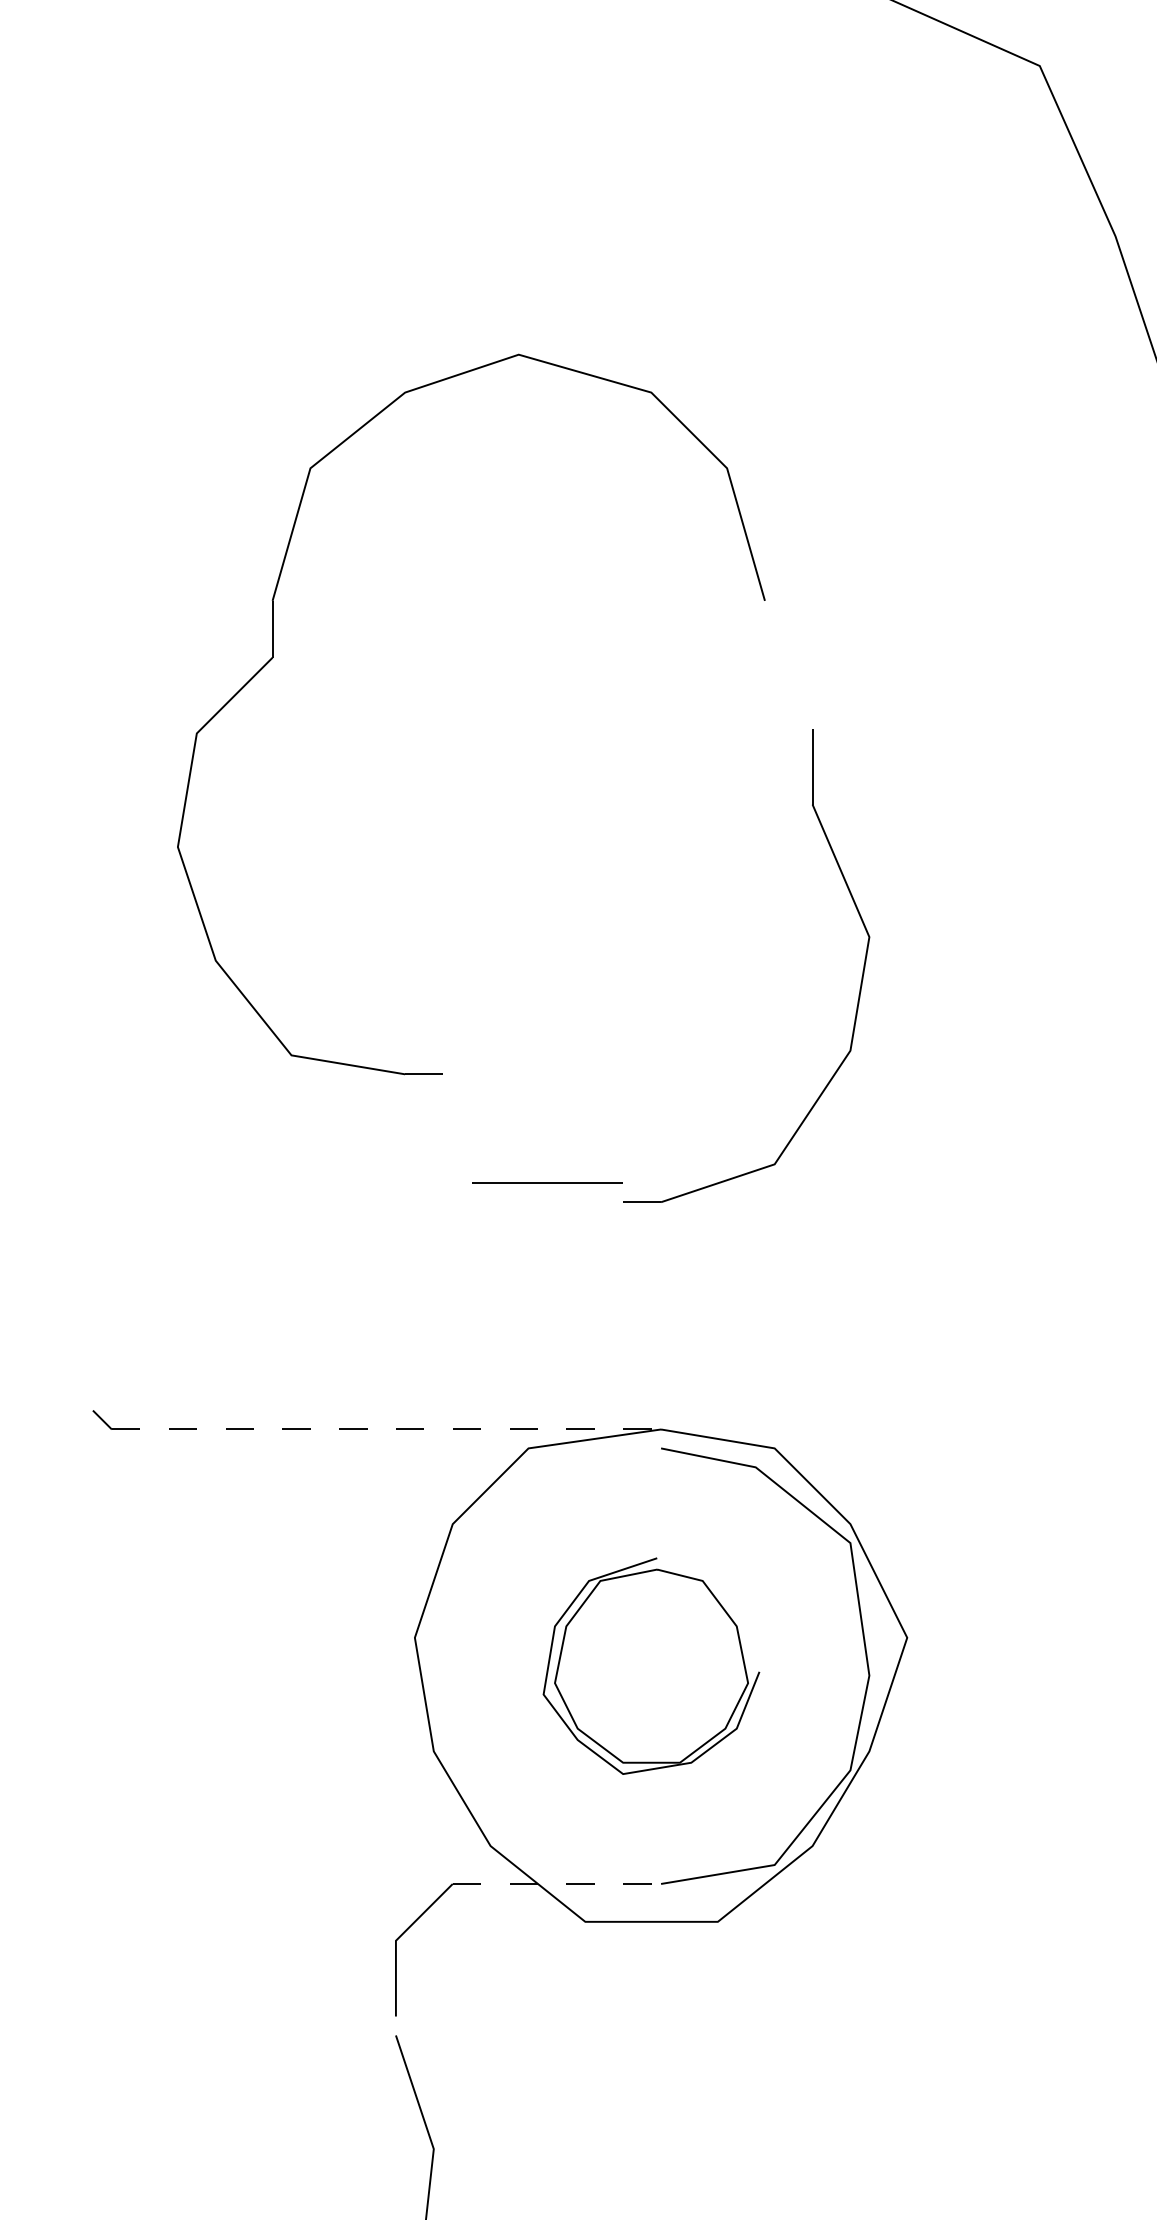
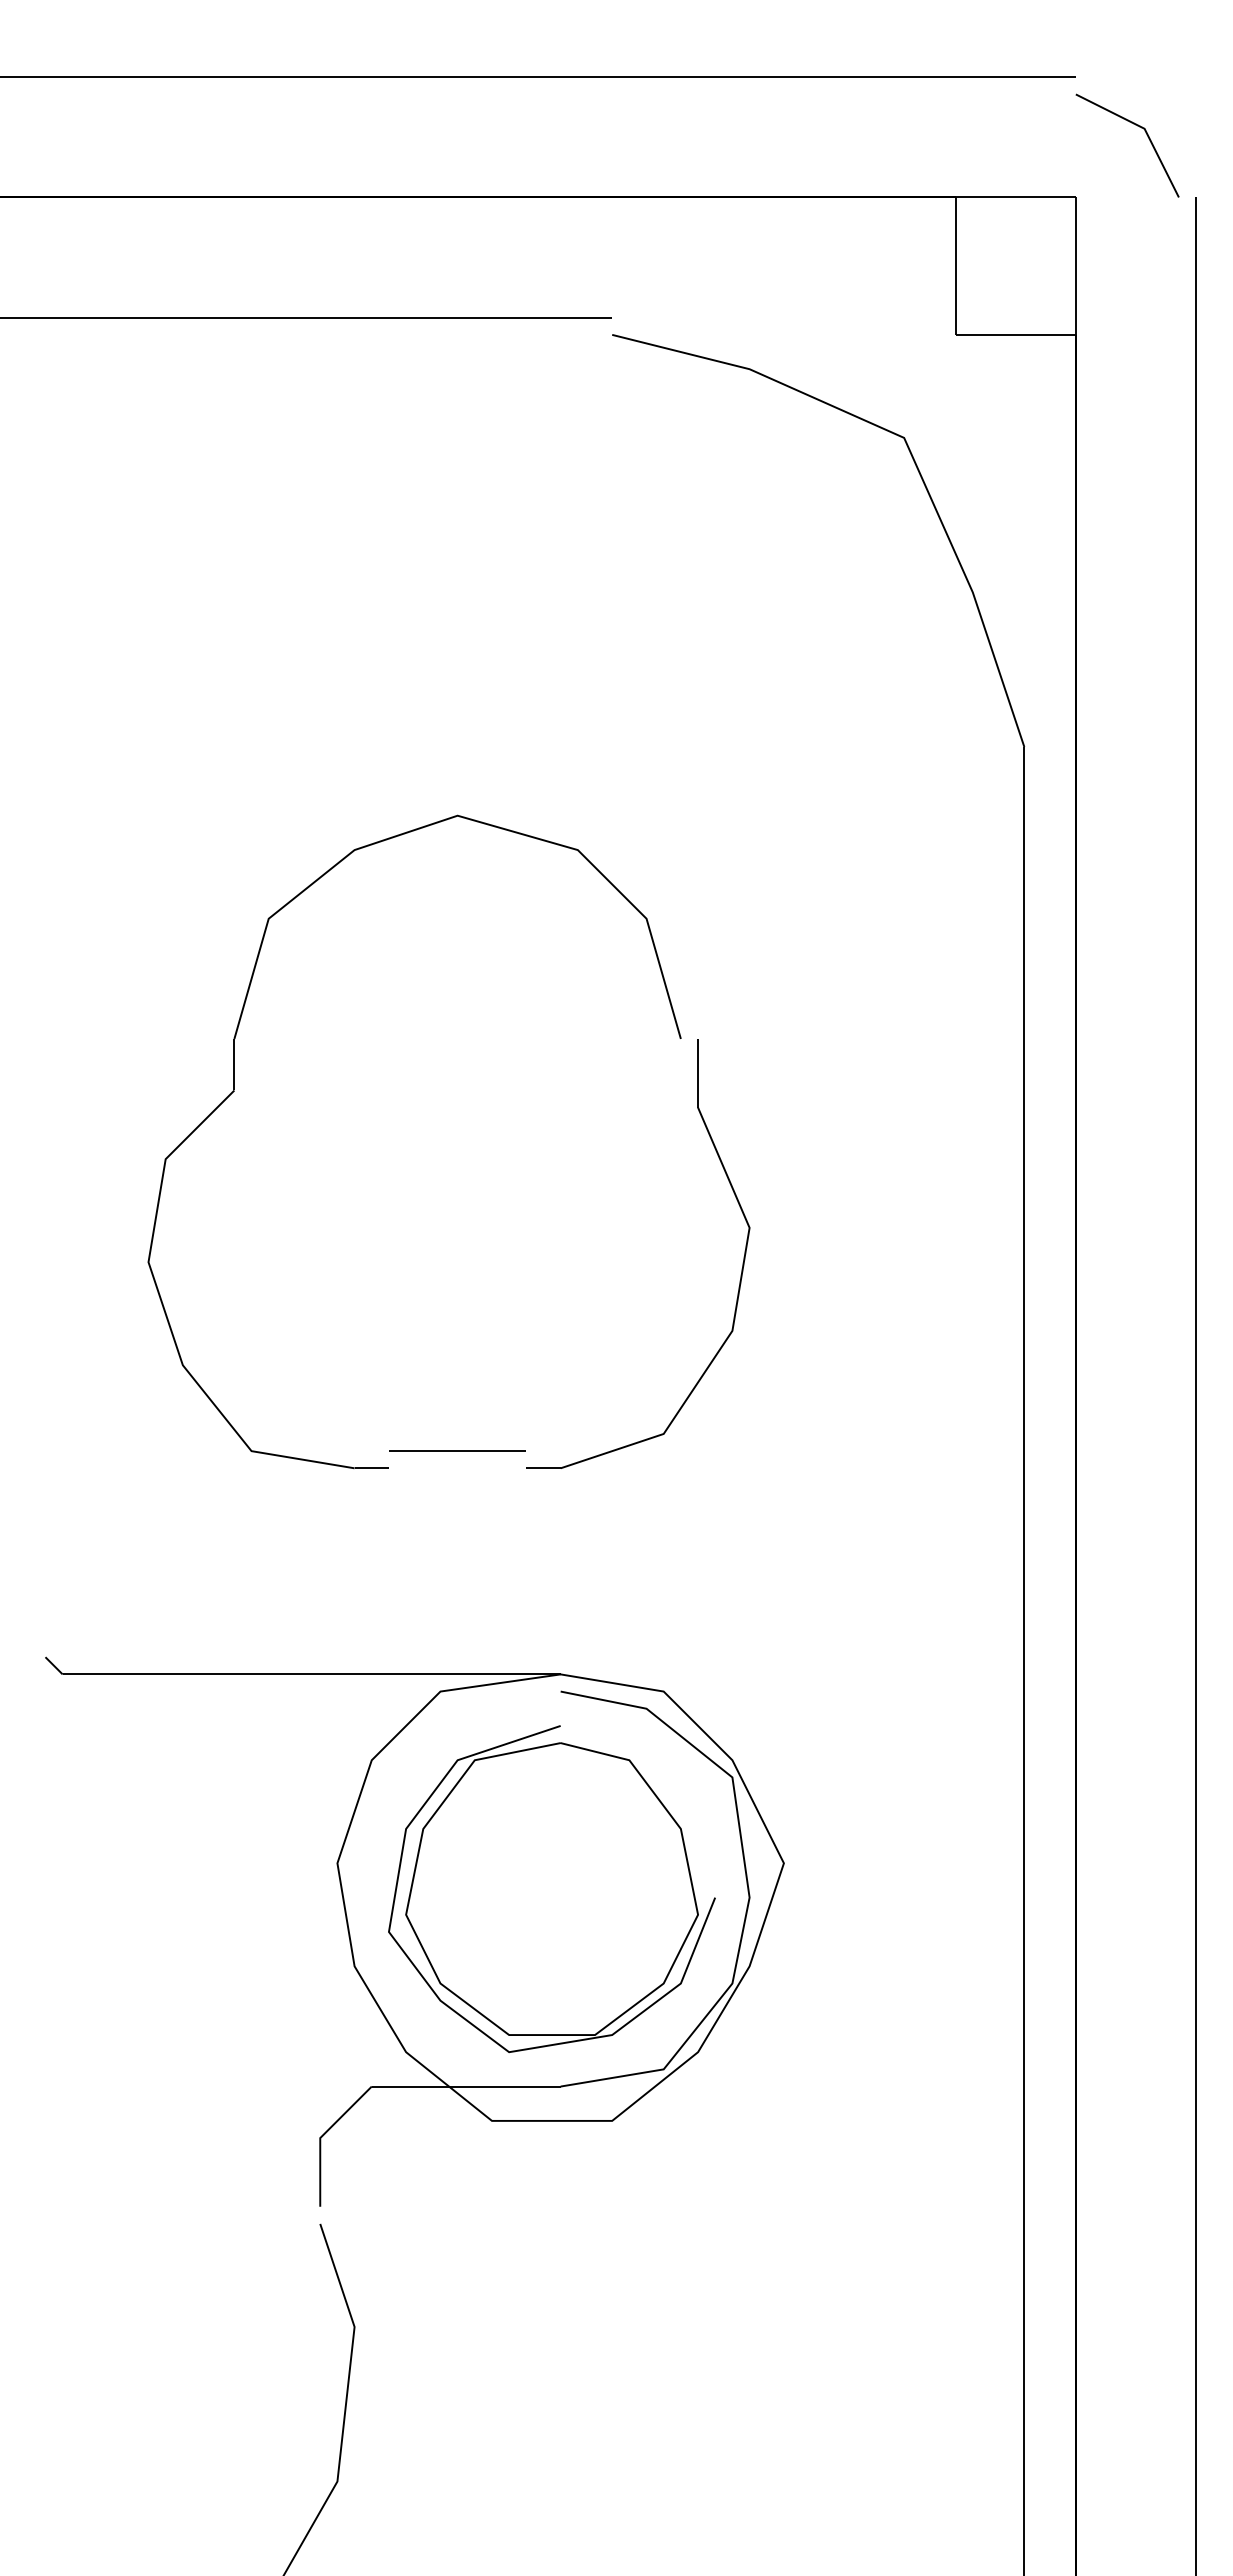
part: (272, 658) -> (234, 1091), moved
line: (387, 1429) -> (312, 1674), dashed -> solid
part: (650, 1665) -> (551, 1888), size x1.67
line: (557, 1883) -> (466, 2086), dashed -> solid

